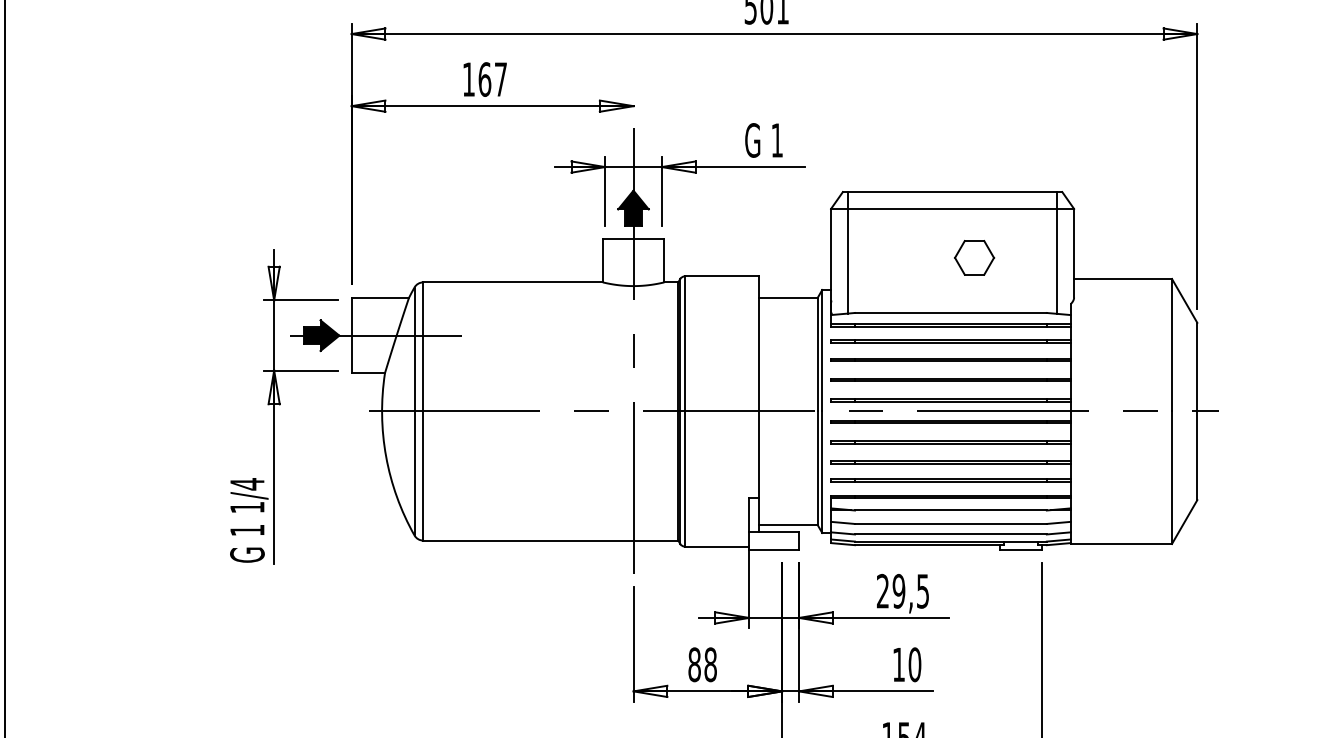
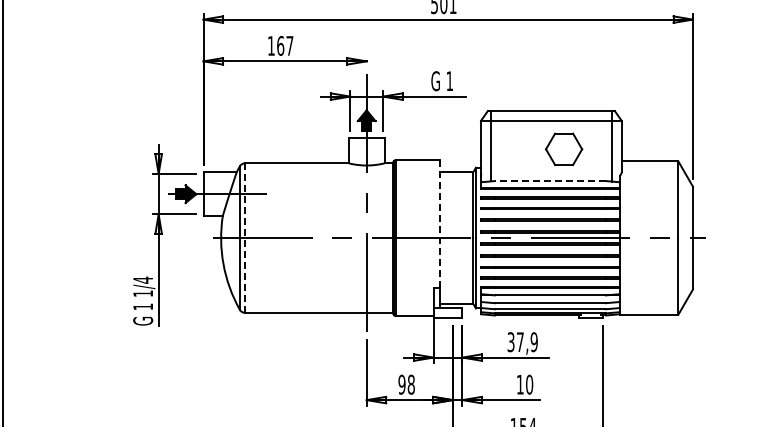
part: (973, 256) -> (563, 148), size x1.6
line: (951, 313) -> (550, 181), solid -> dashed
line: (759, 388) -> (439, 224), solid -> dashed
line: (424, 412) -> (245, 238), solid -> dashed
text: (902, 591) -> (522, 342), 29,5 -> 37,9
text: (693, 664) -> (401, 384), 88 -> 98

